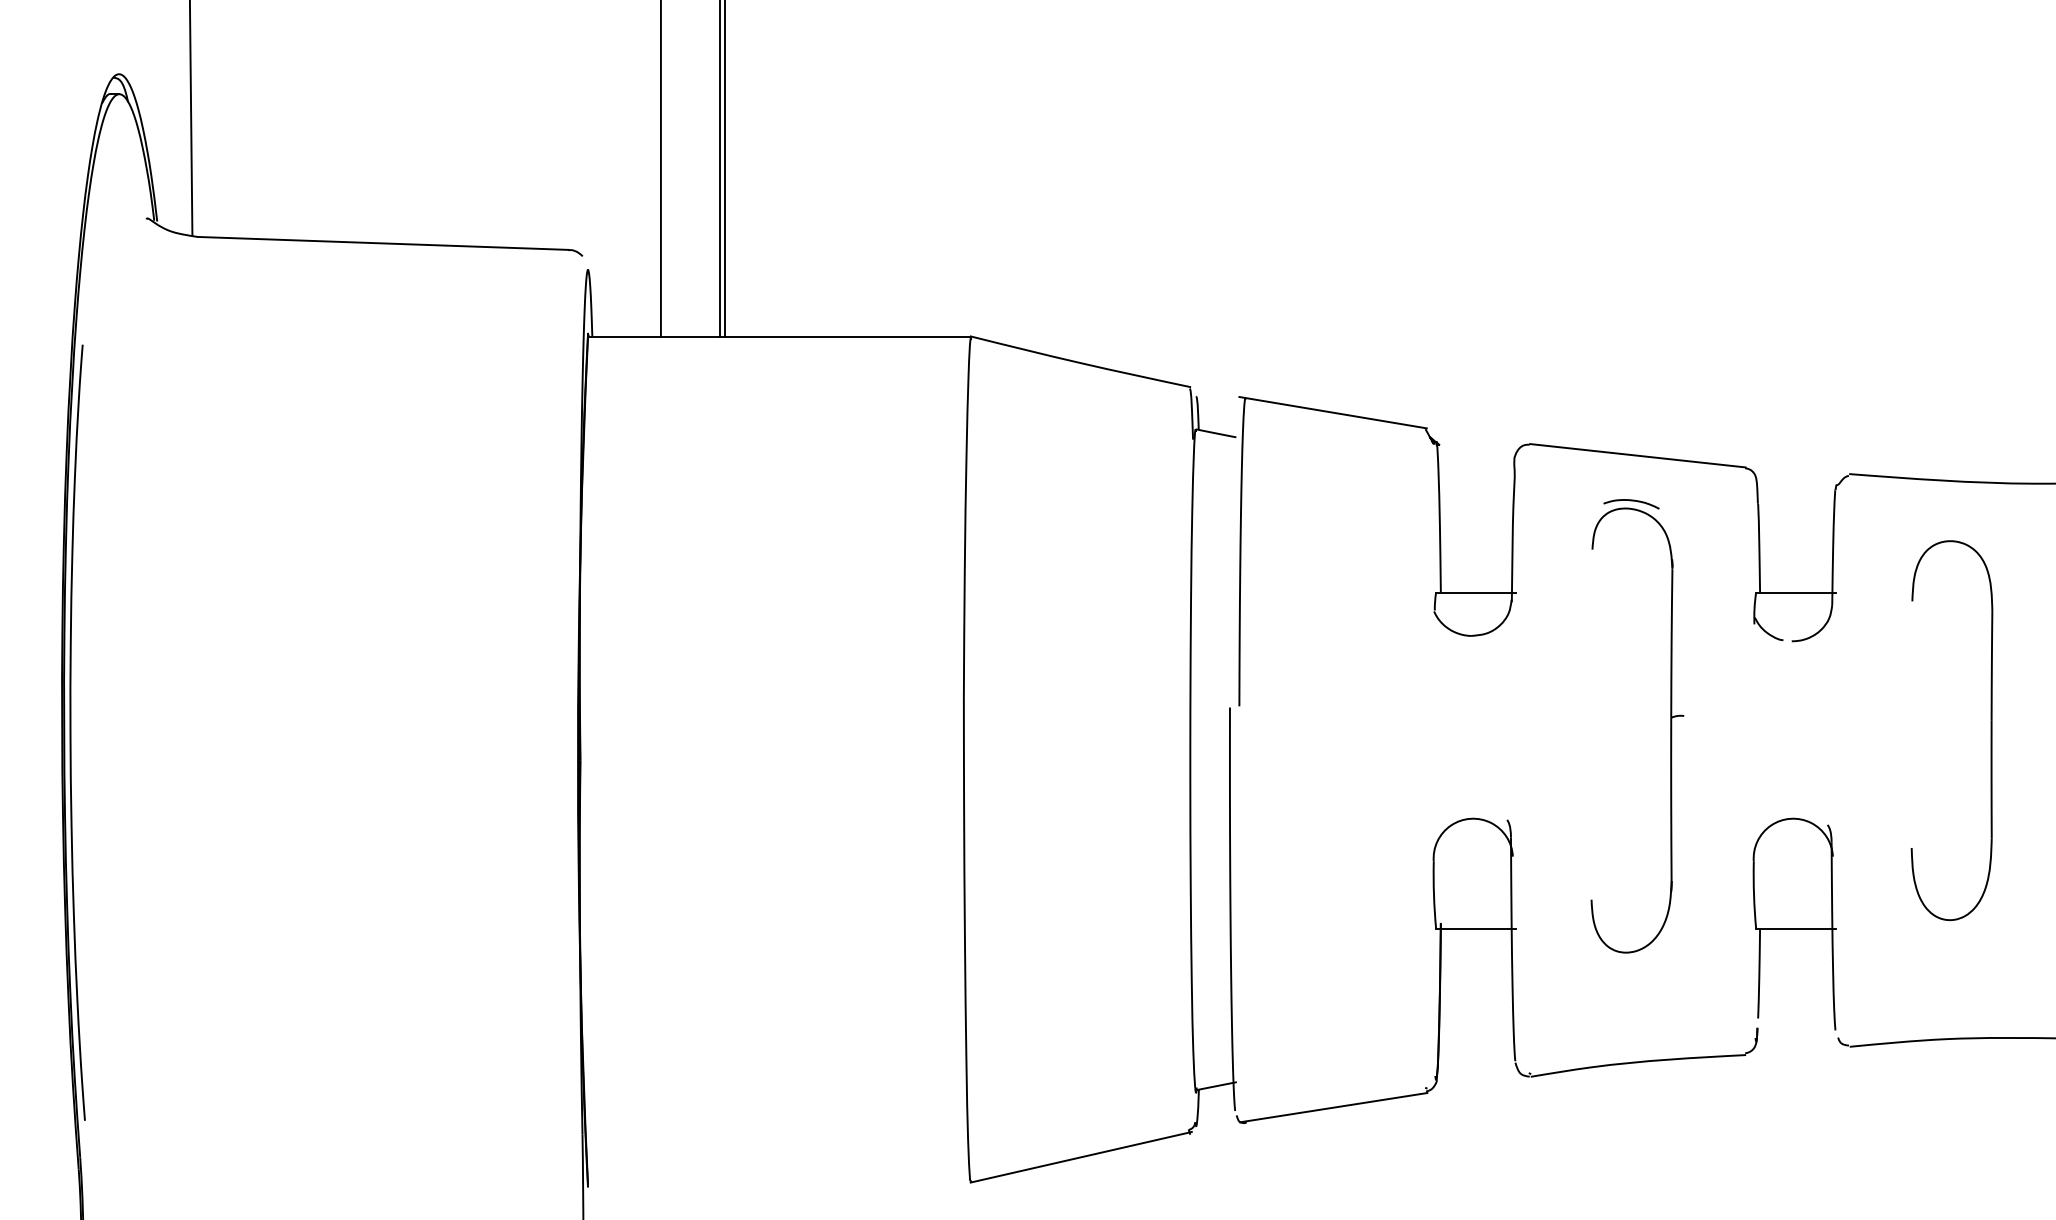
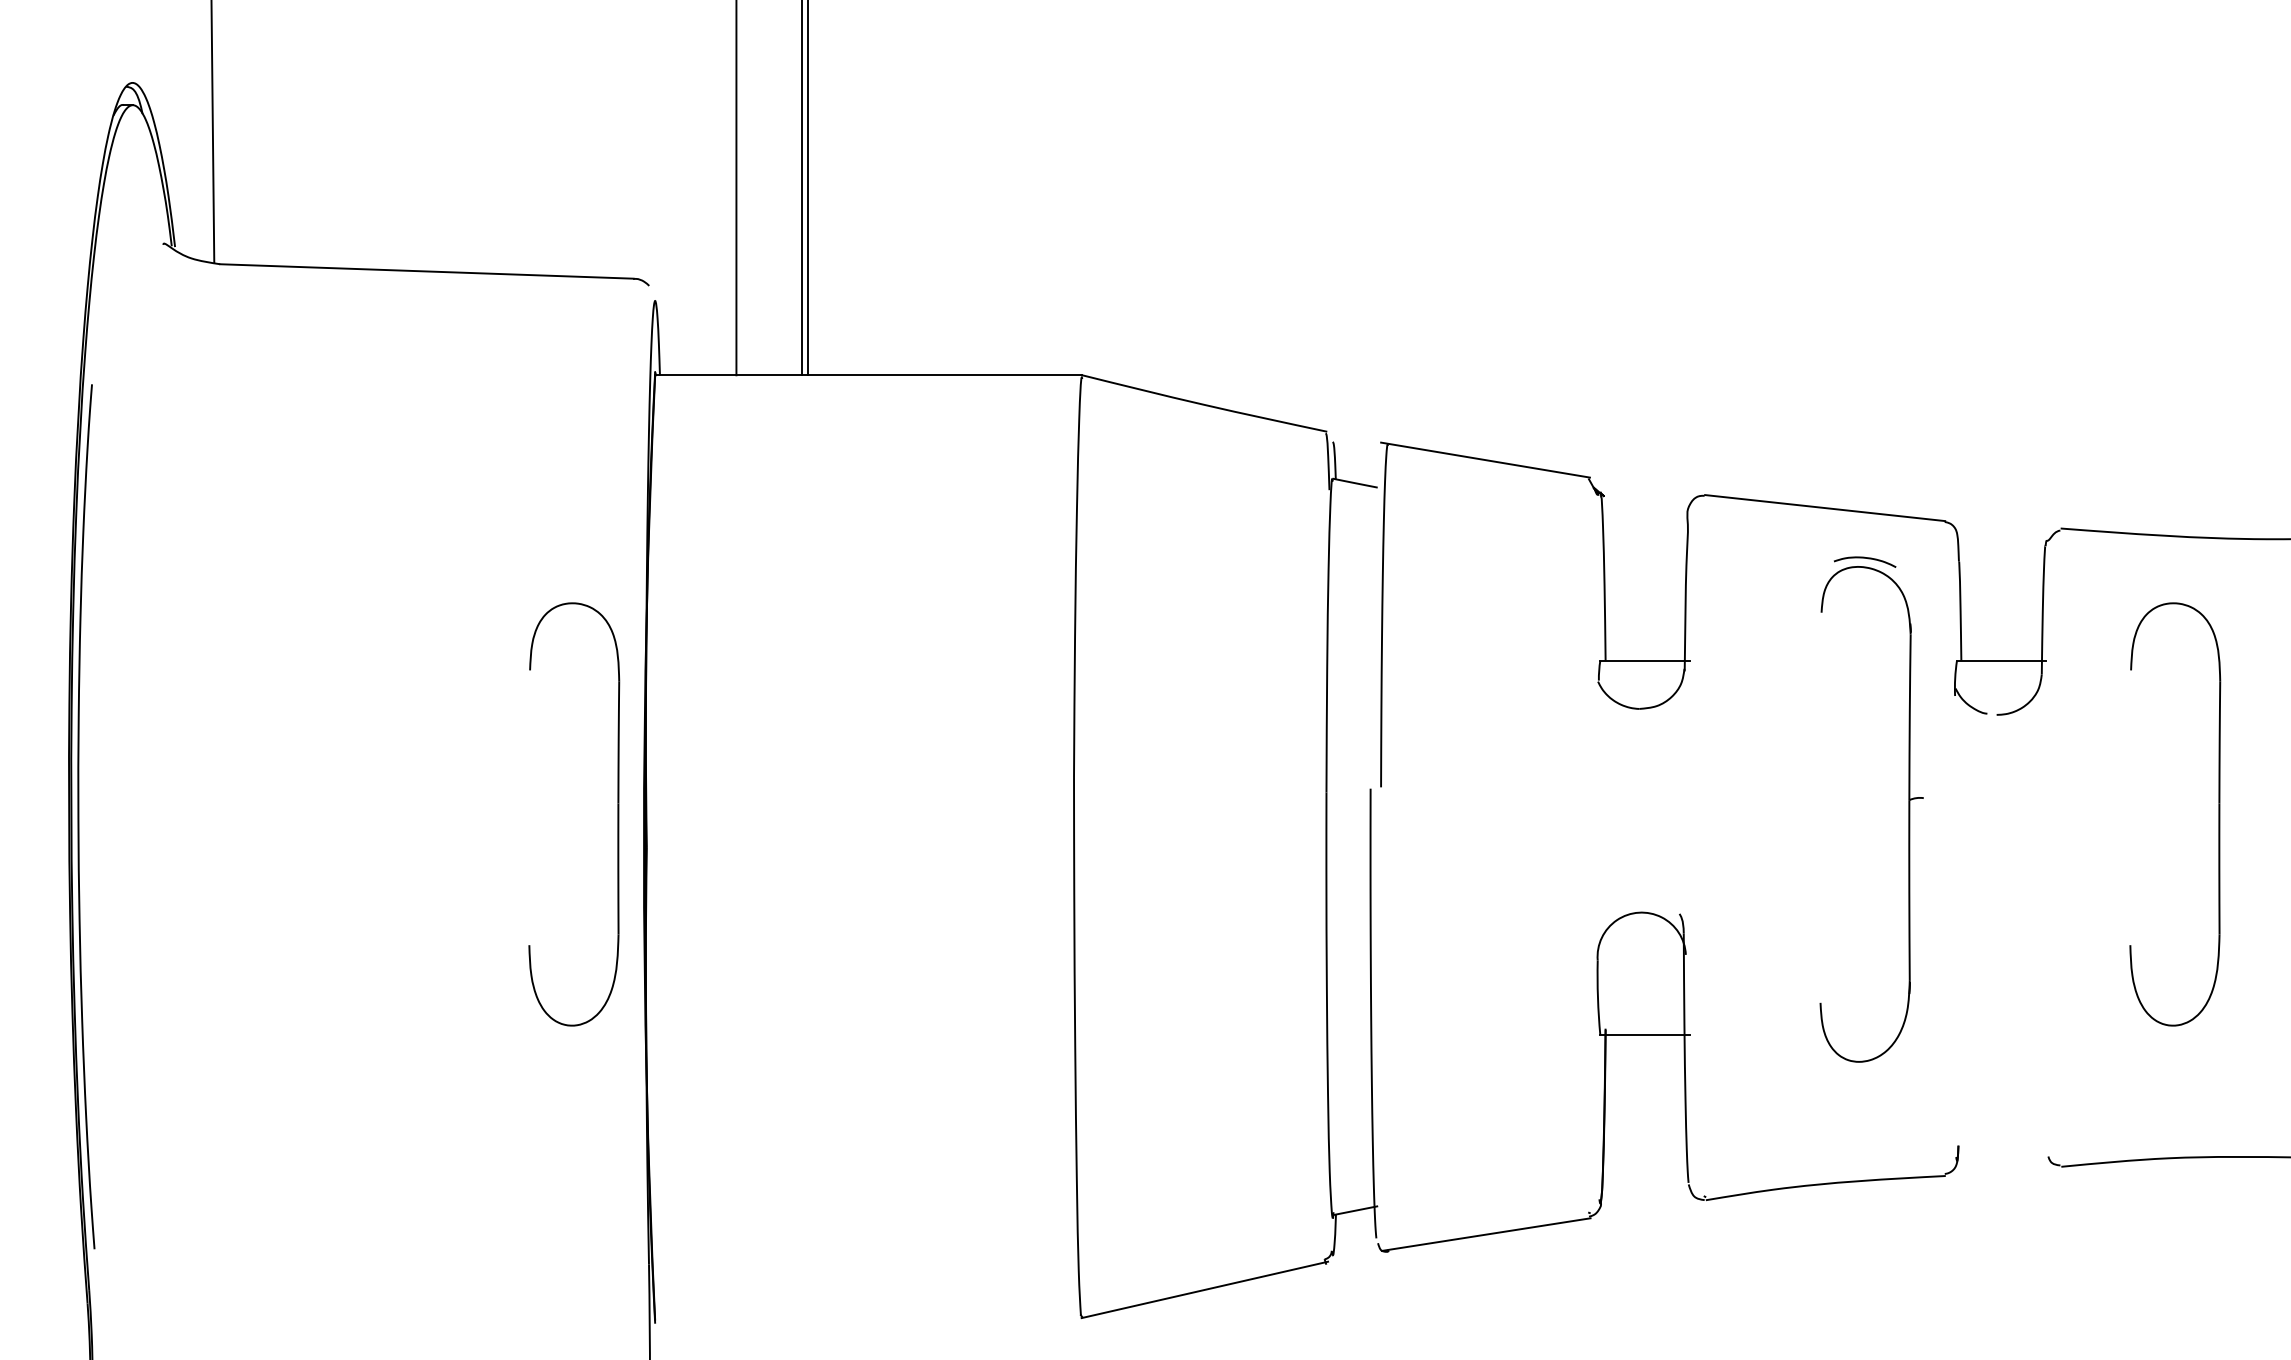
part: (1670, 726) -> (1908, 809), moved
part: (554, 730) -> (617, 814), added
part: (1794, 923) -> (1999, 1029), removed

